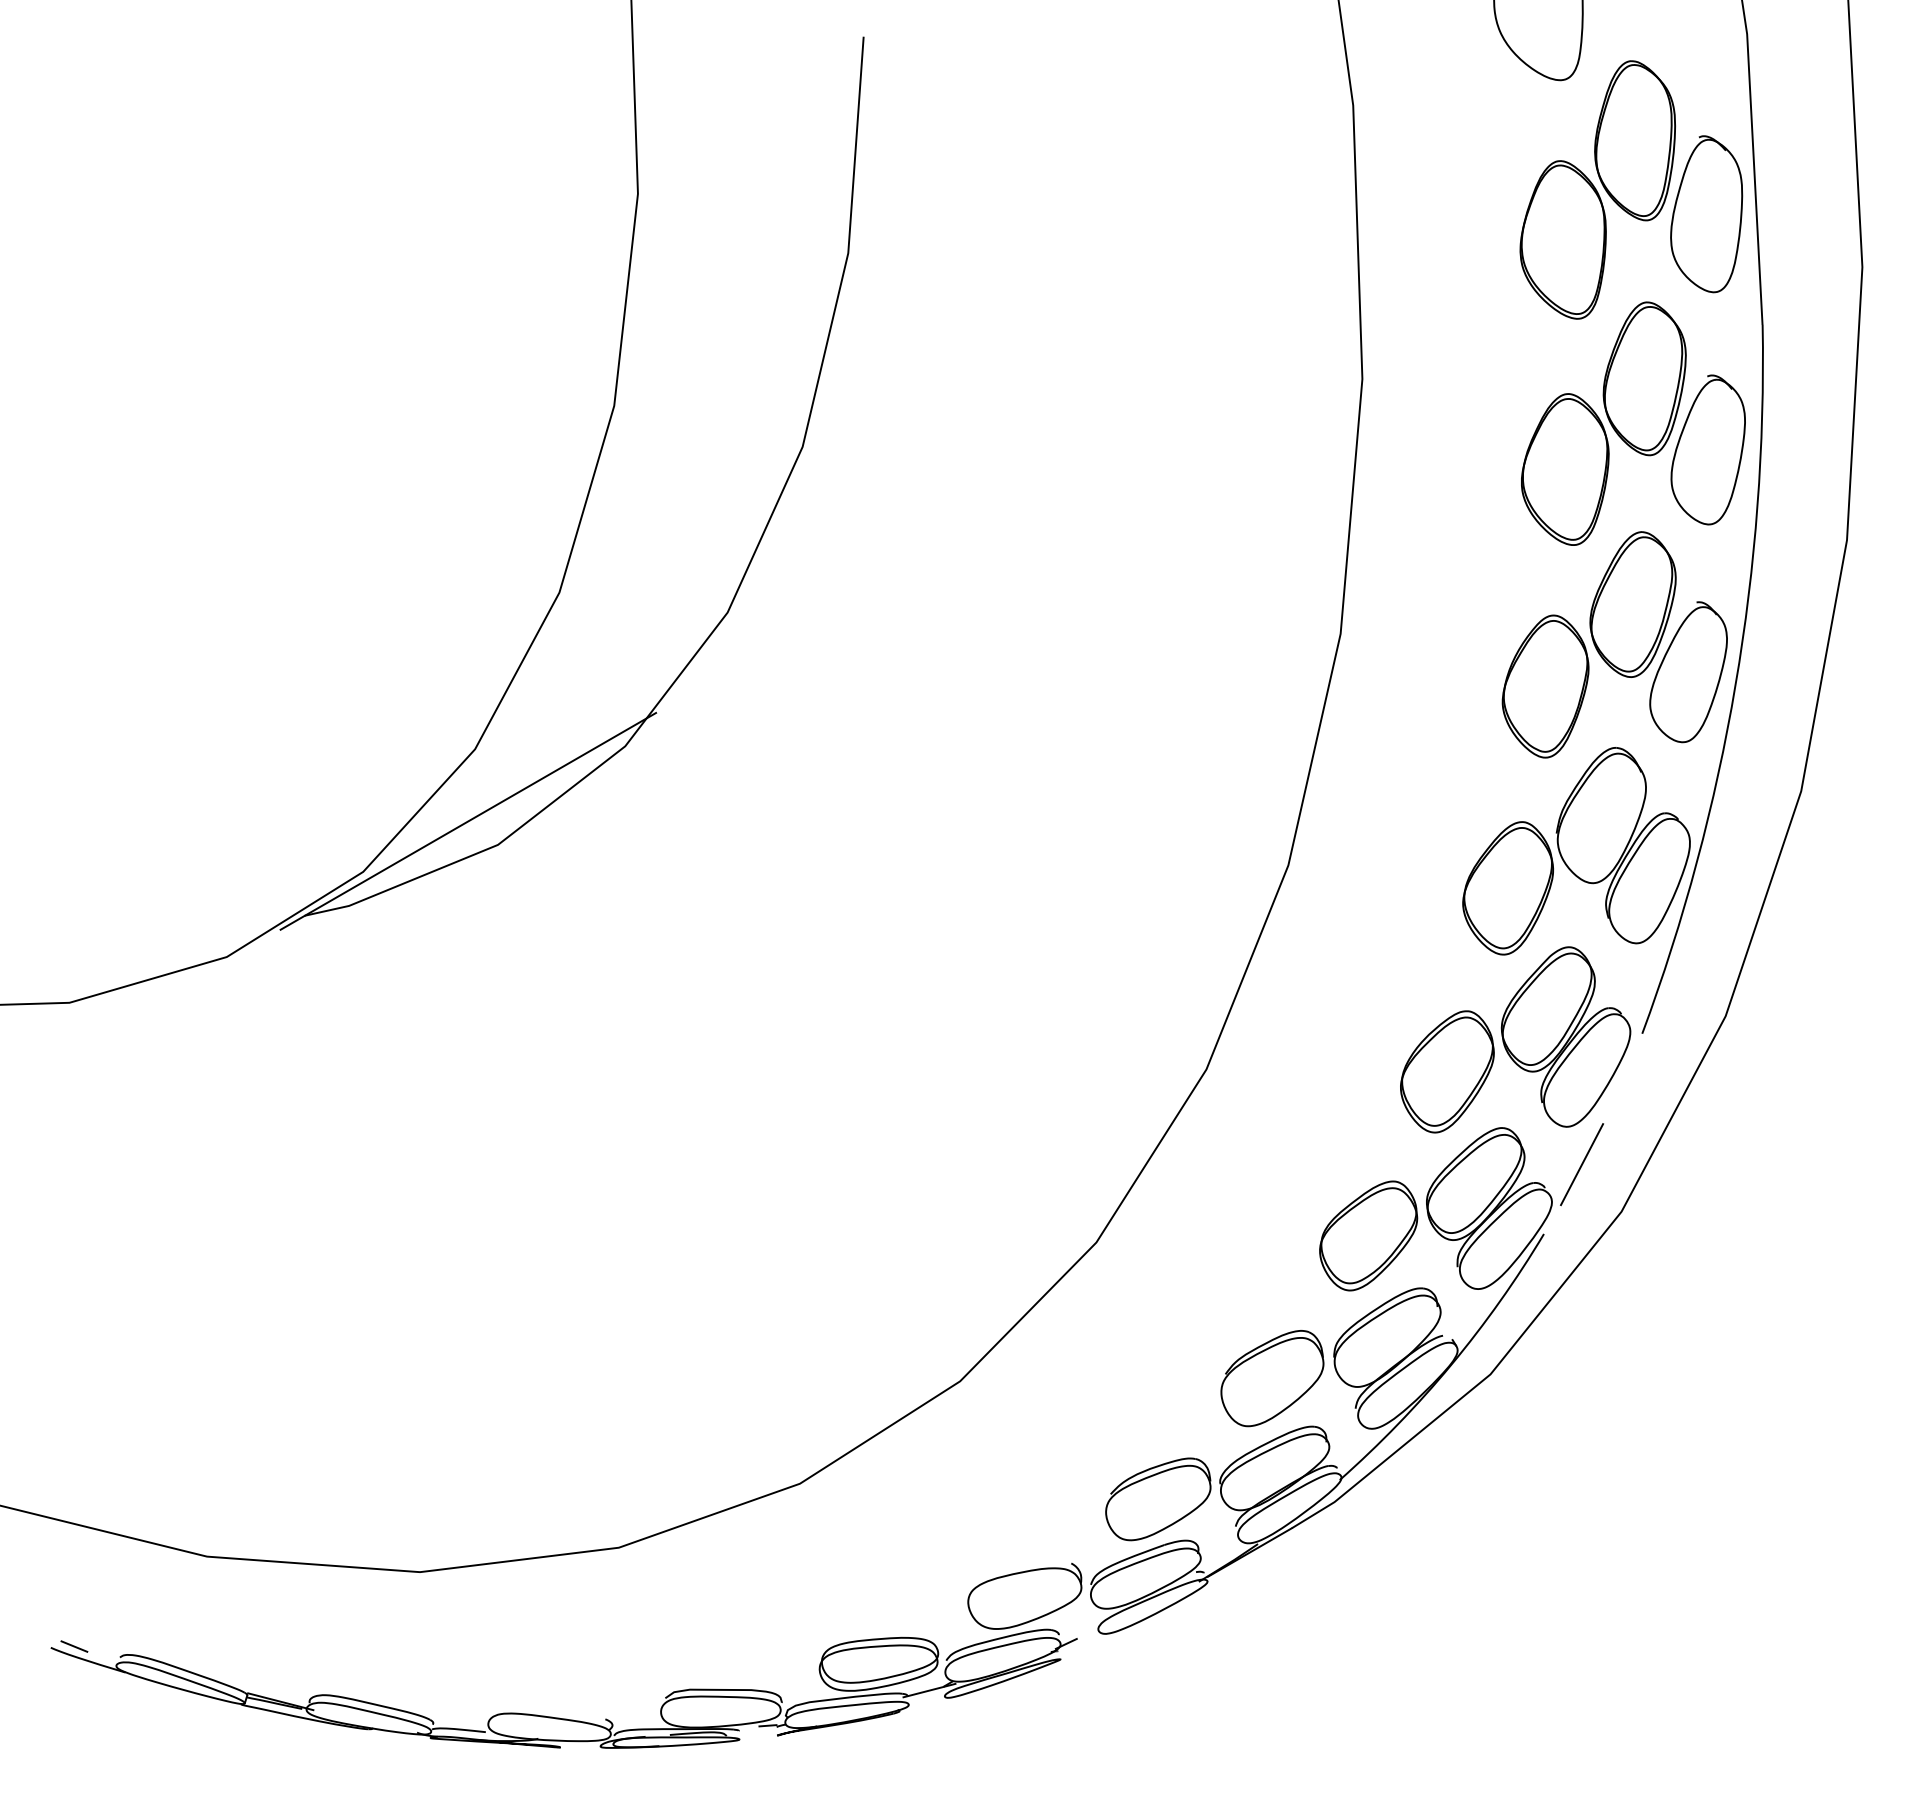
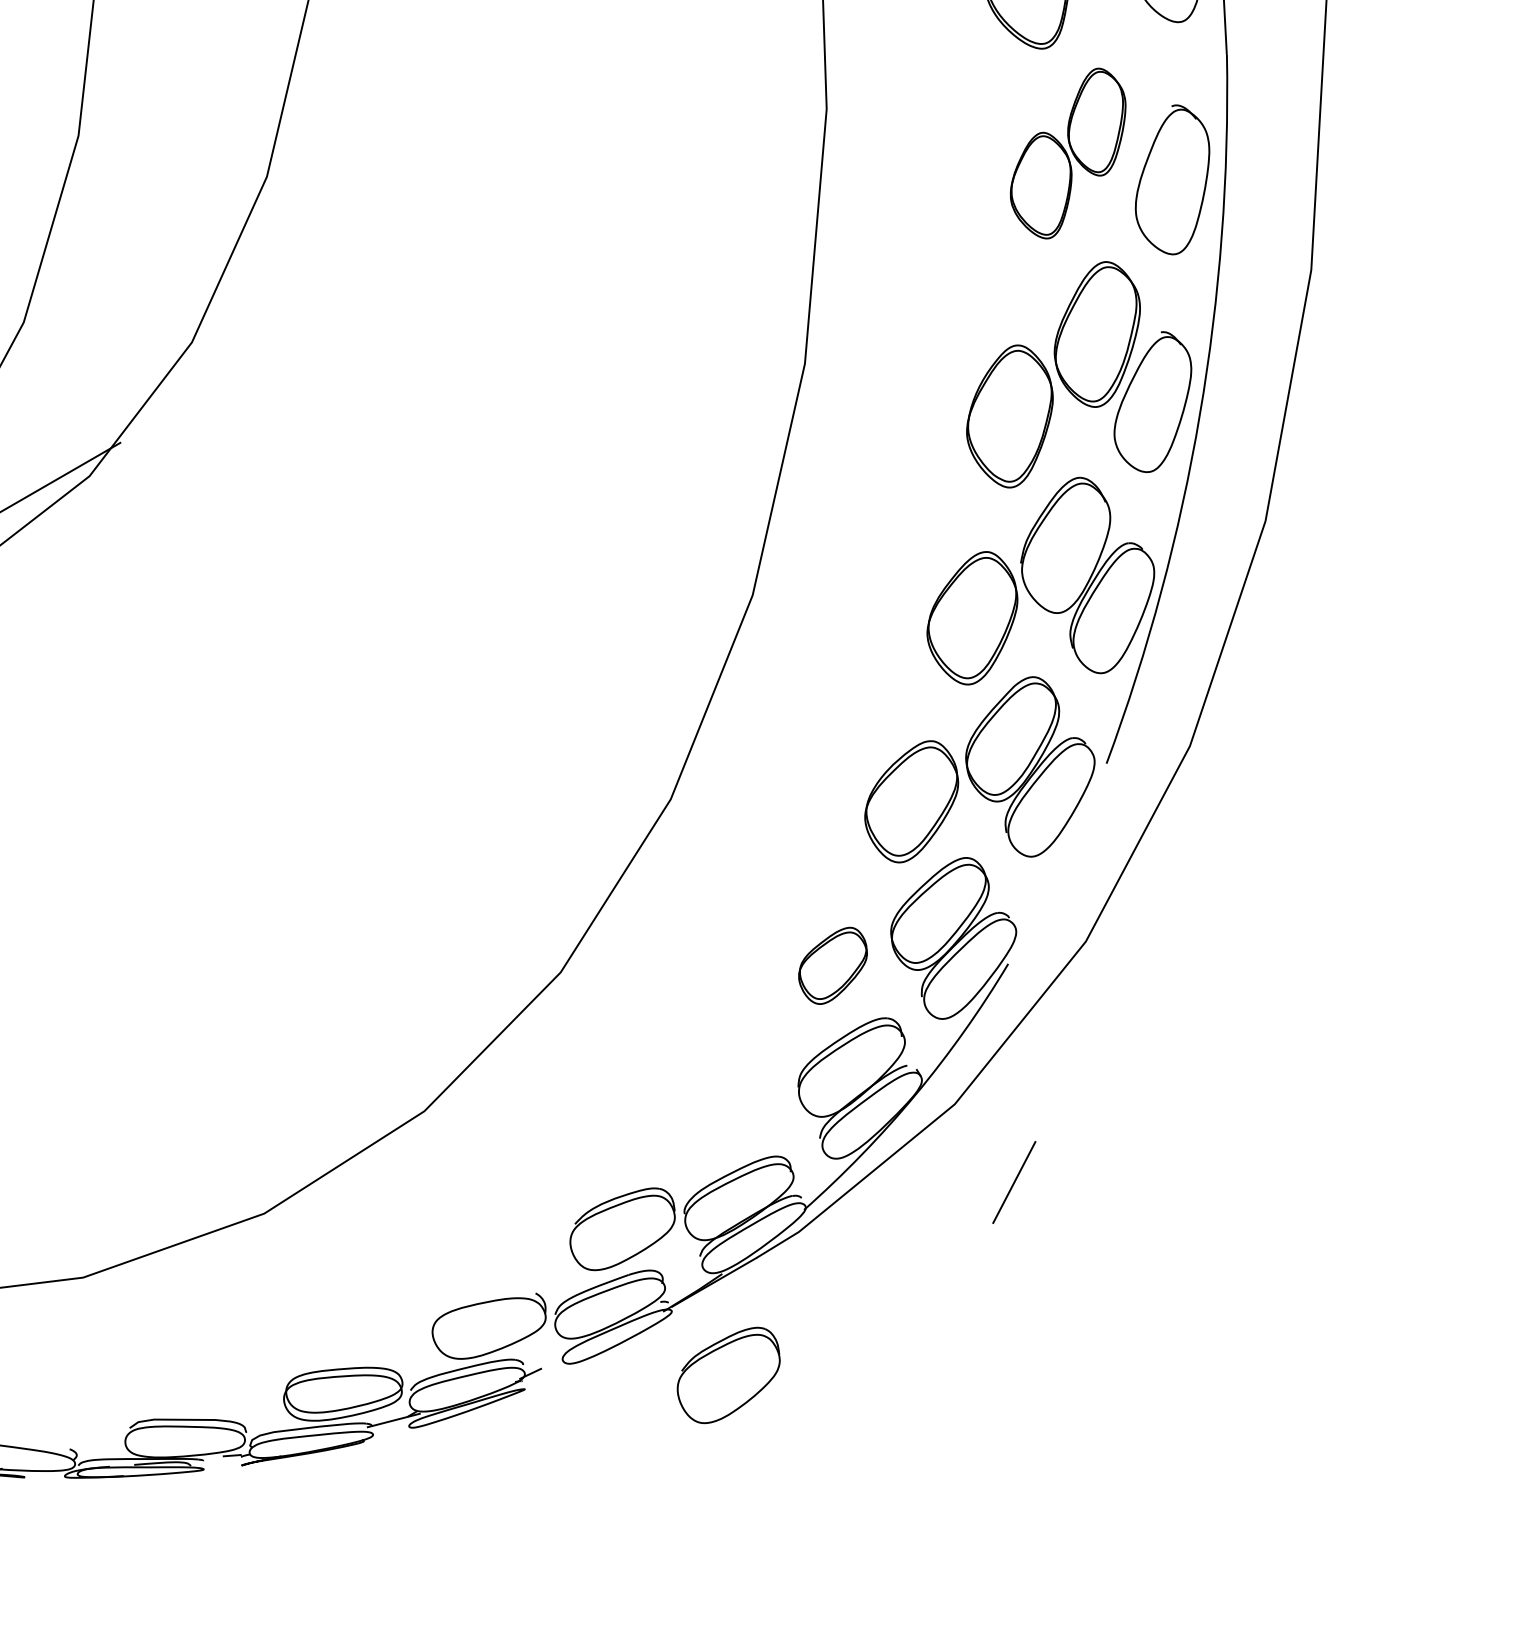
part: (1603, 423) -> (1067, 153), size x0.7
line: (1582, 1164) -> (1014, 1182), moved
part: (1368, 1235) -> (832, 965), size x0.7
part: (1272, 1378) -> (728, 1375), moved

